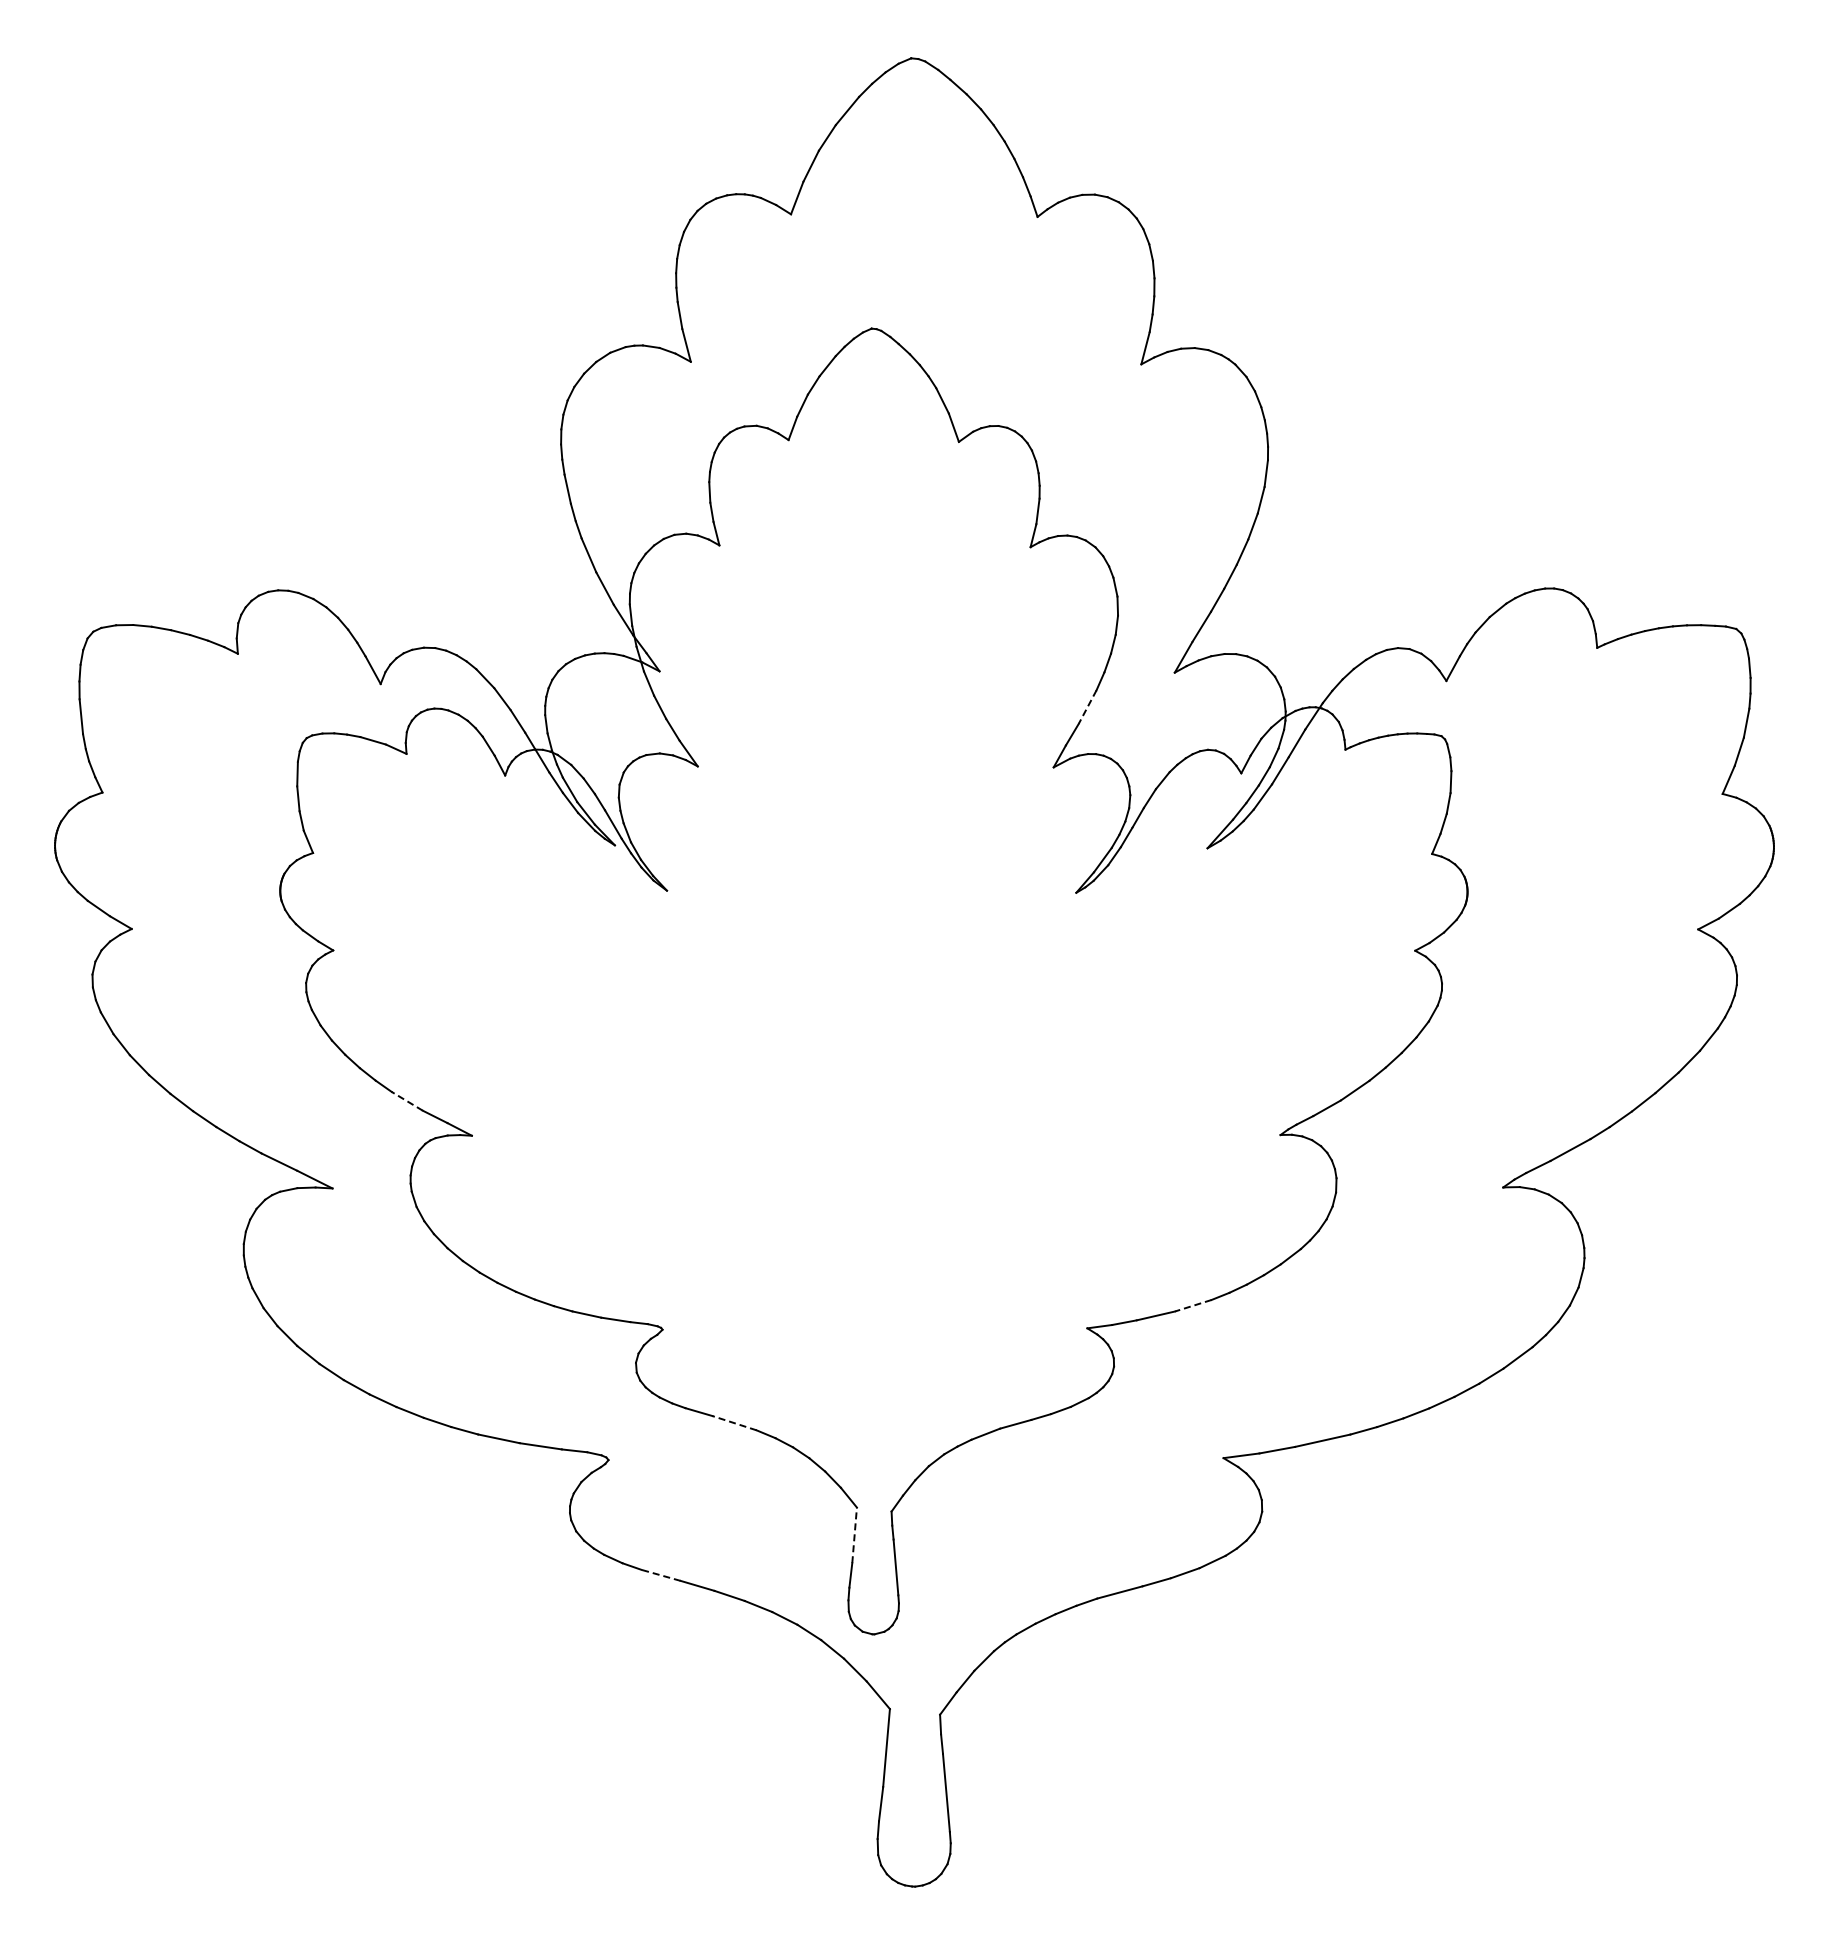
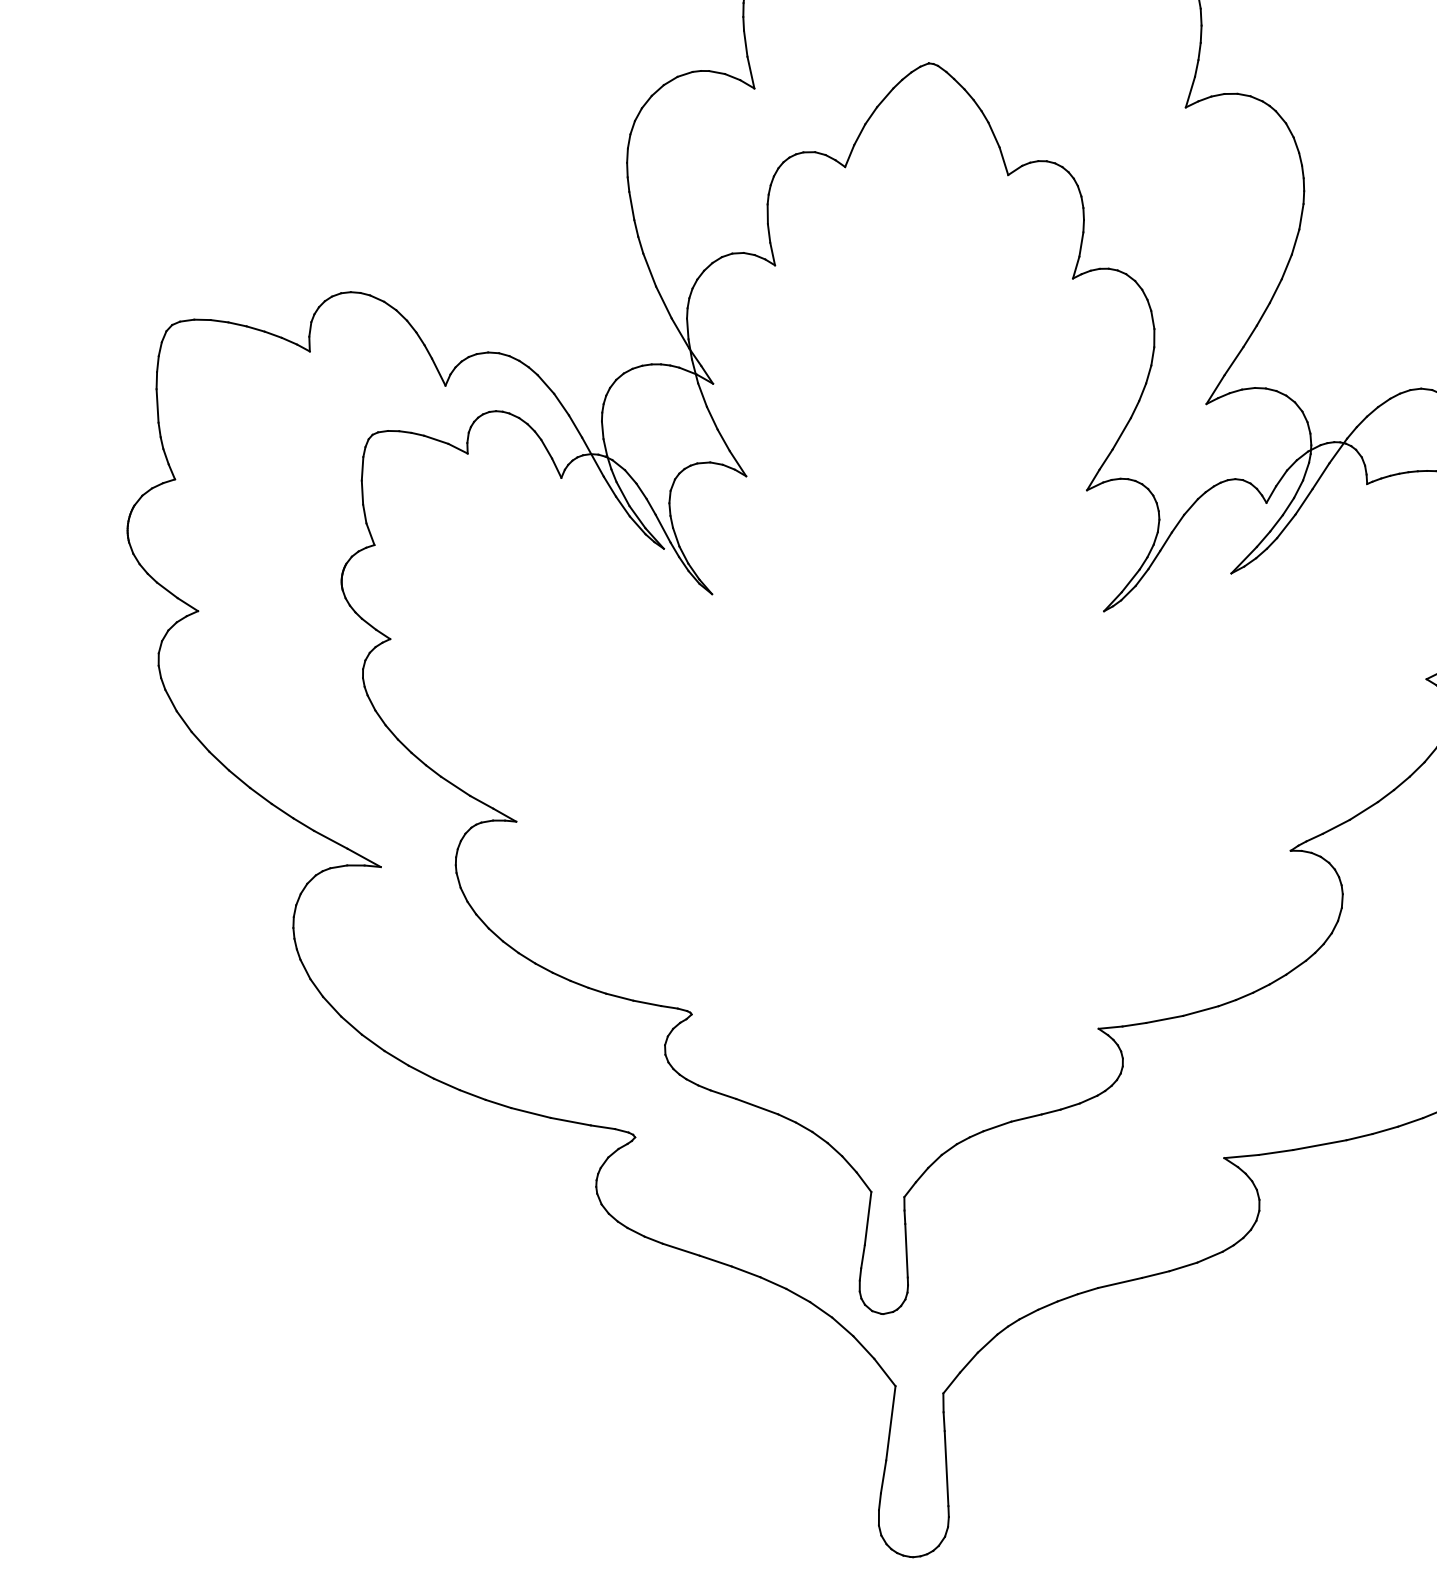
line: (1087, 707) -> (1121, 434), dashed -> solid
line: (406, 1101) -> (454, 786), dashed -> solid
line: (1192, 1305) -> (1200, 1010), dashed -> solid
line: (734, 1423) -> (757, 1106), dashed -> solid
line: (854, 1535) -> (867, 1218), dashed -> solid
line: (660, 1575) -> (680, 1249), dashed -> solid

